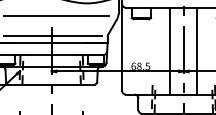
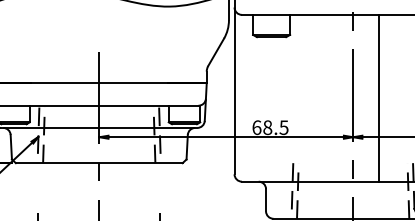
line: (56, 15) -> (108, 29), removed
line: (52, 35) -> (100, 68), removed
line: (170, 50) -> (327, 97), removed

